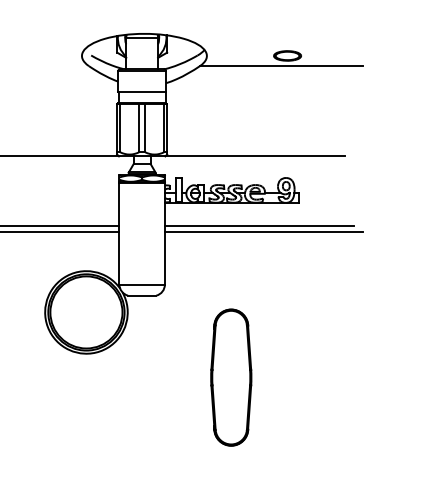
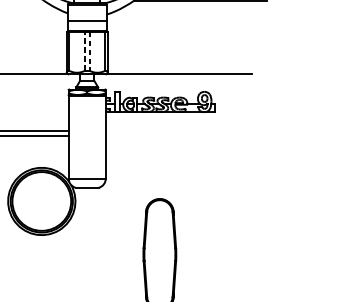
line: (139, 127) -> (85, 50), solid -> dashed
line: (145, 128) -> (89, 51), solid -> dashed
line: (258, 226) -> (182, 131), removed
line: (263, 232) -> (186, 136), removed

